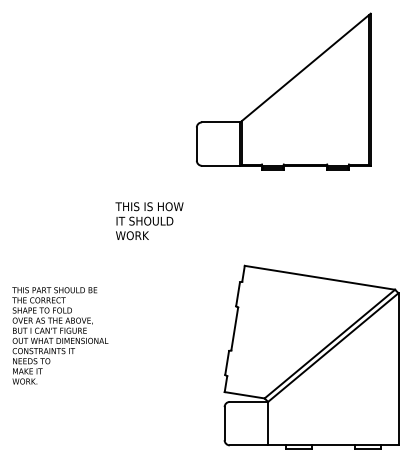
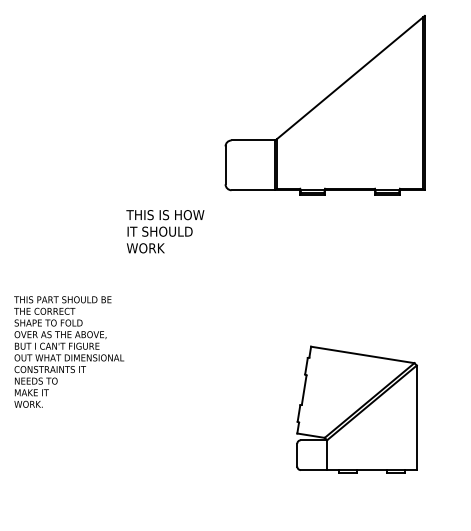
text: (149, 221) -> (165, 231), moved
text: (59, 335) -> (68, 351), moved
part: (311, 357) -> (356, 409), size x0.6

